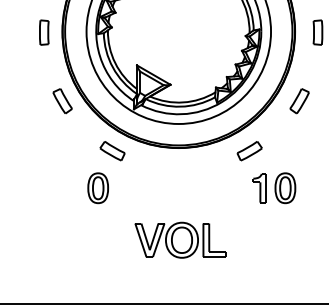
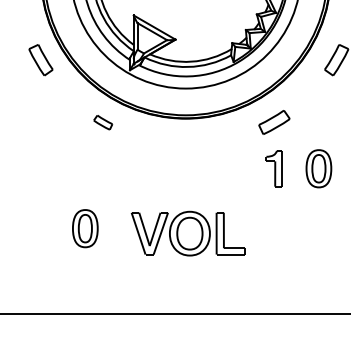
part: (112, 151) -> (103, 122), size x0.6
part: (97, 188) -> (84, 228), moved
part: (259, 188) -> (274, 169), moved

